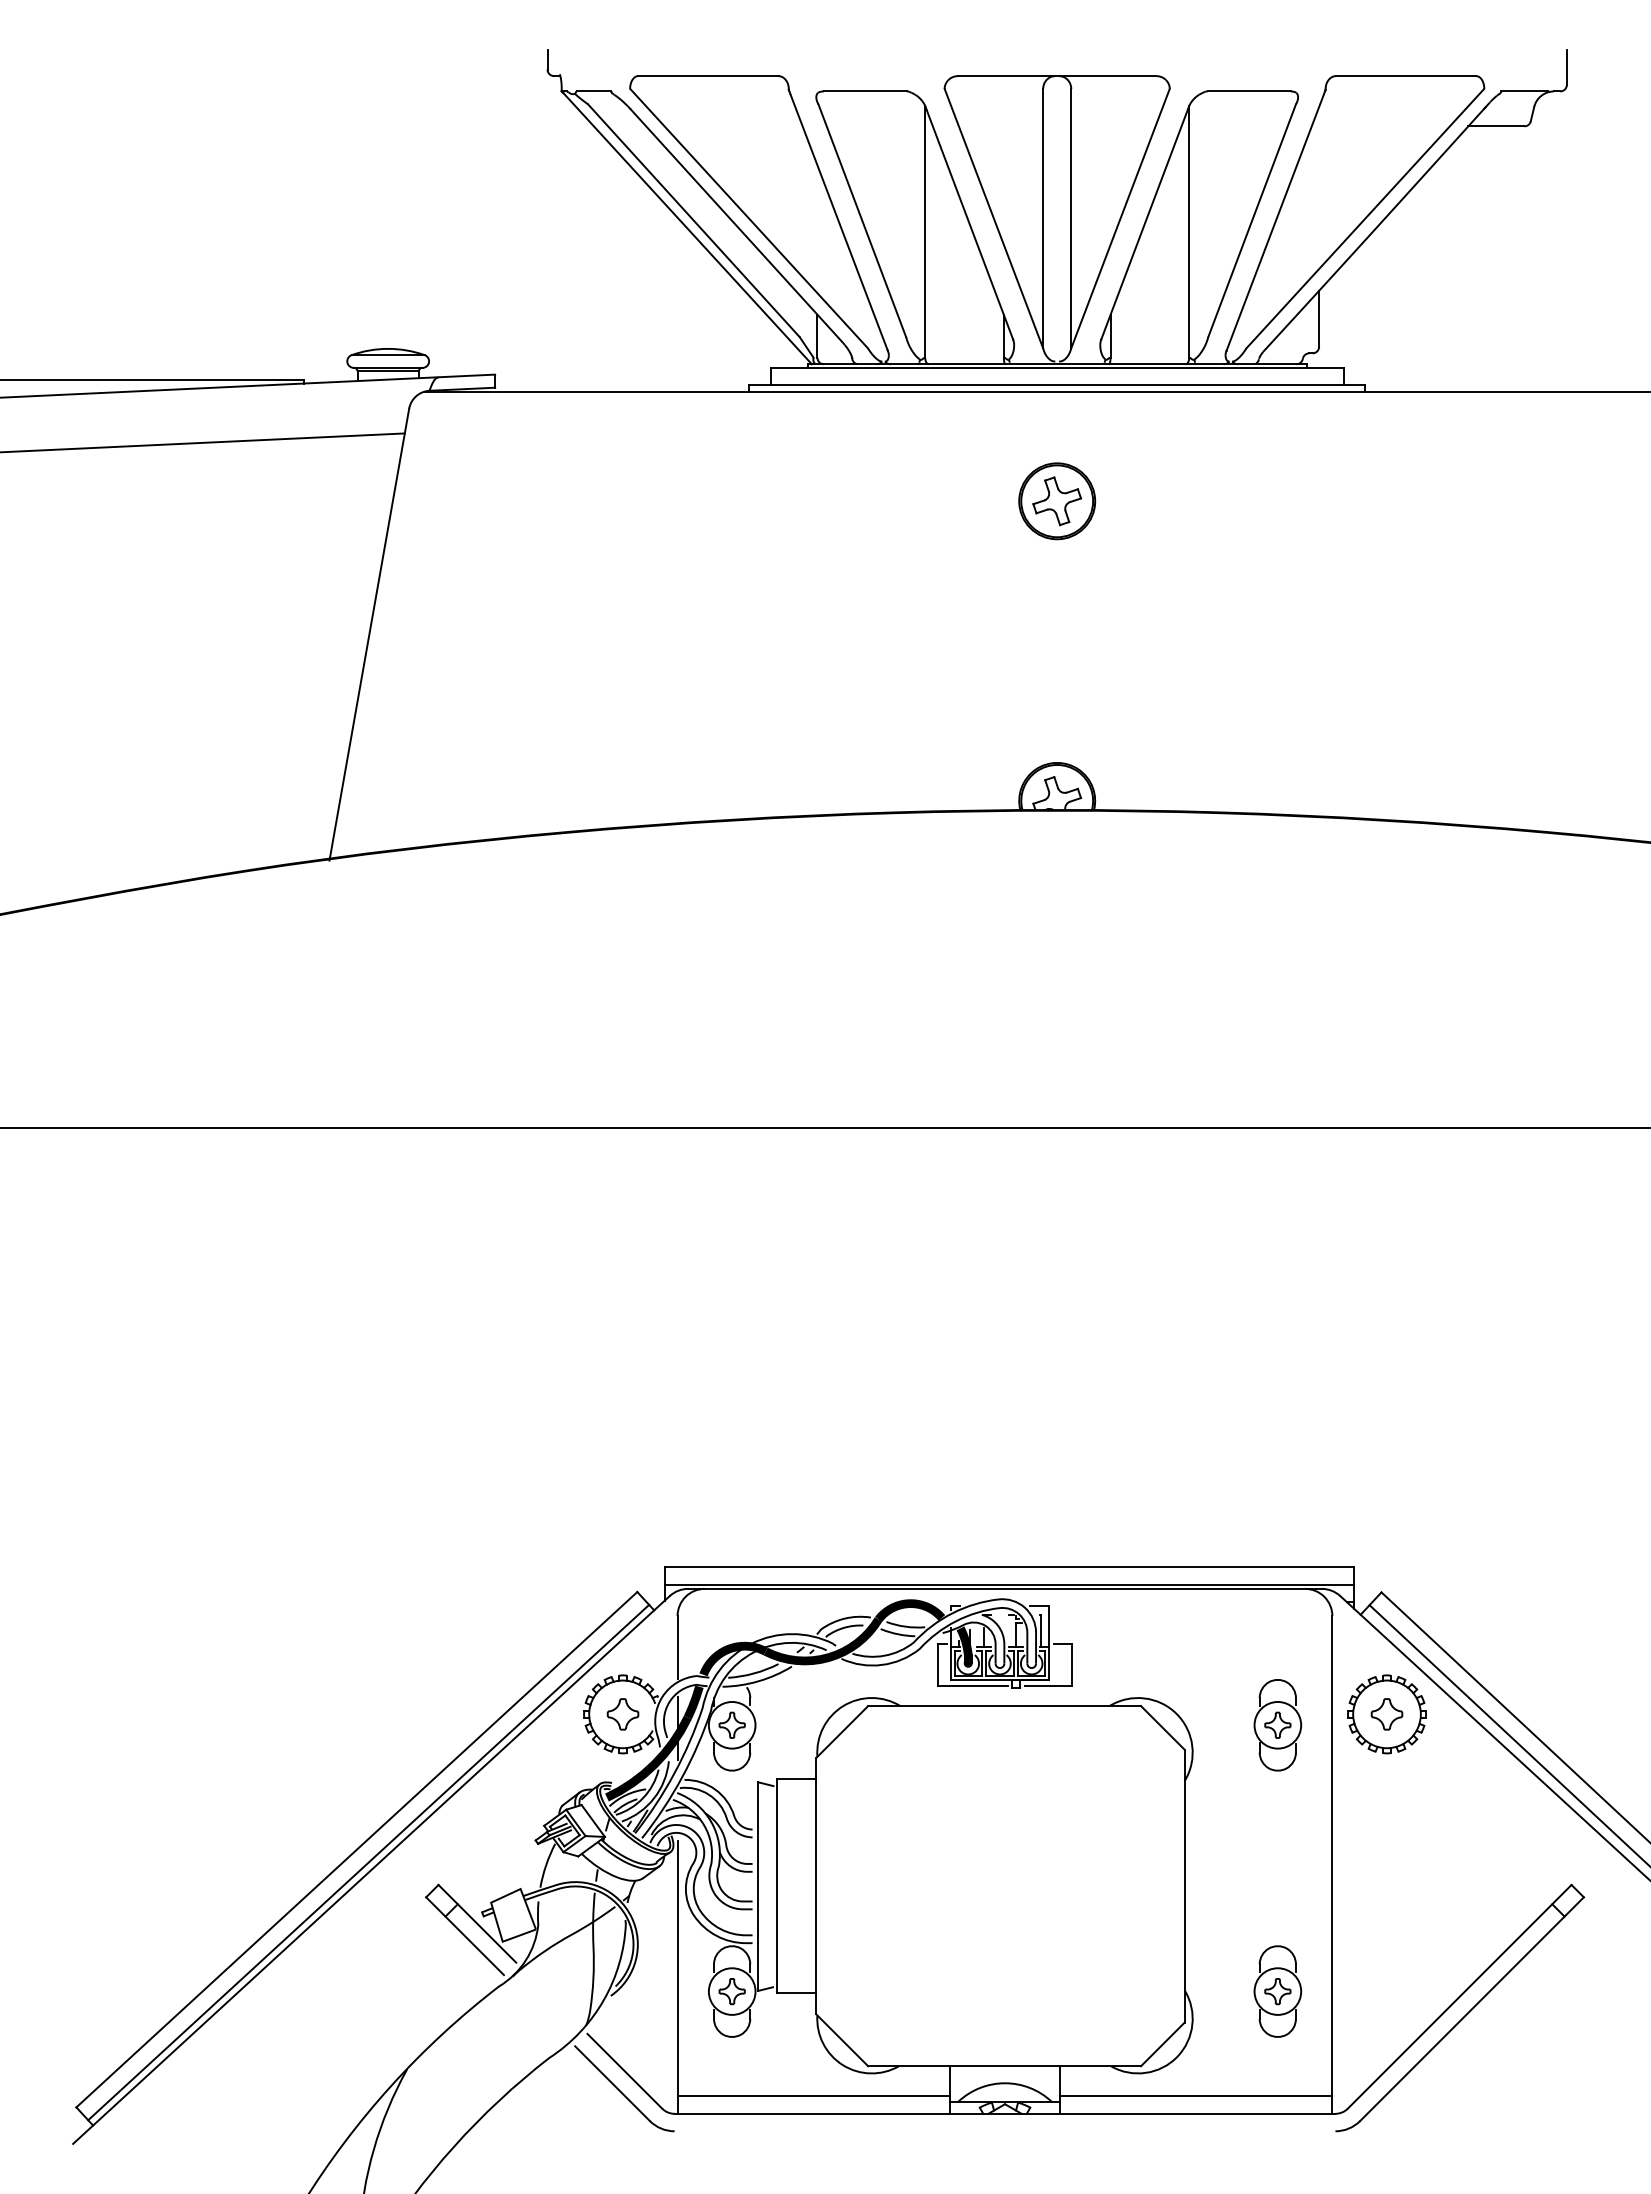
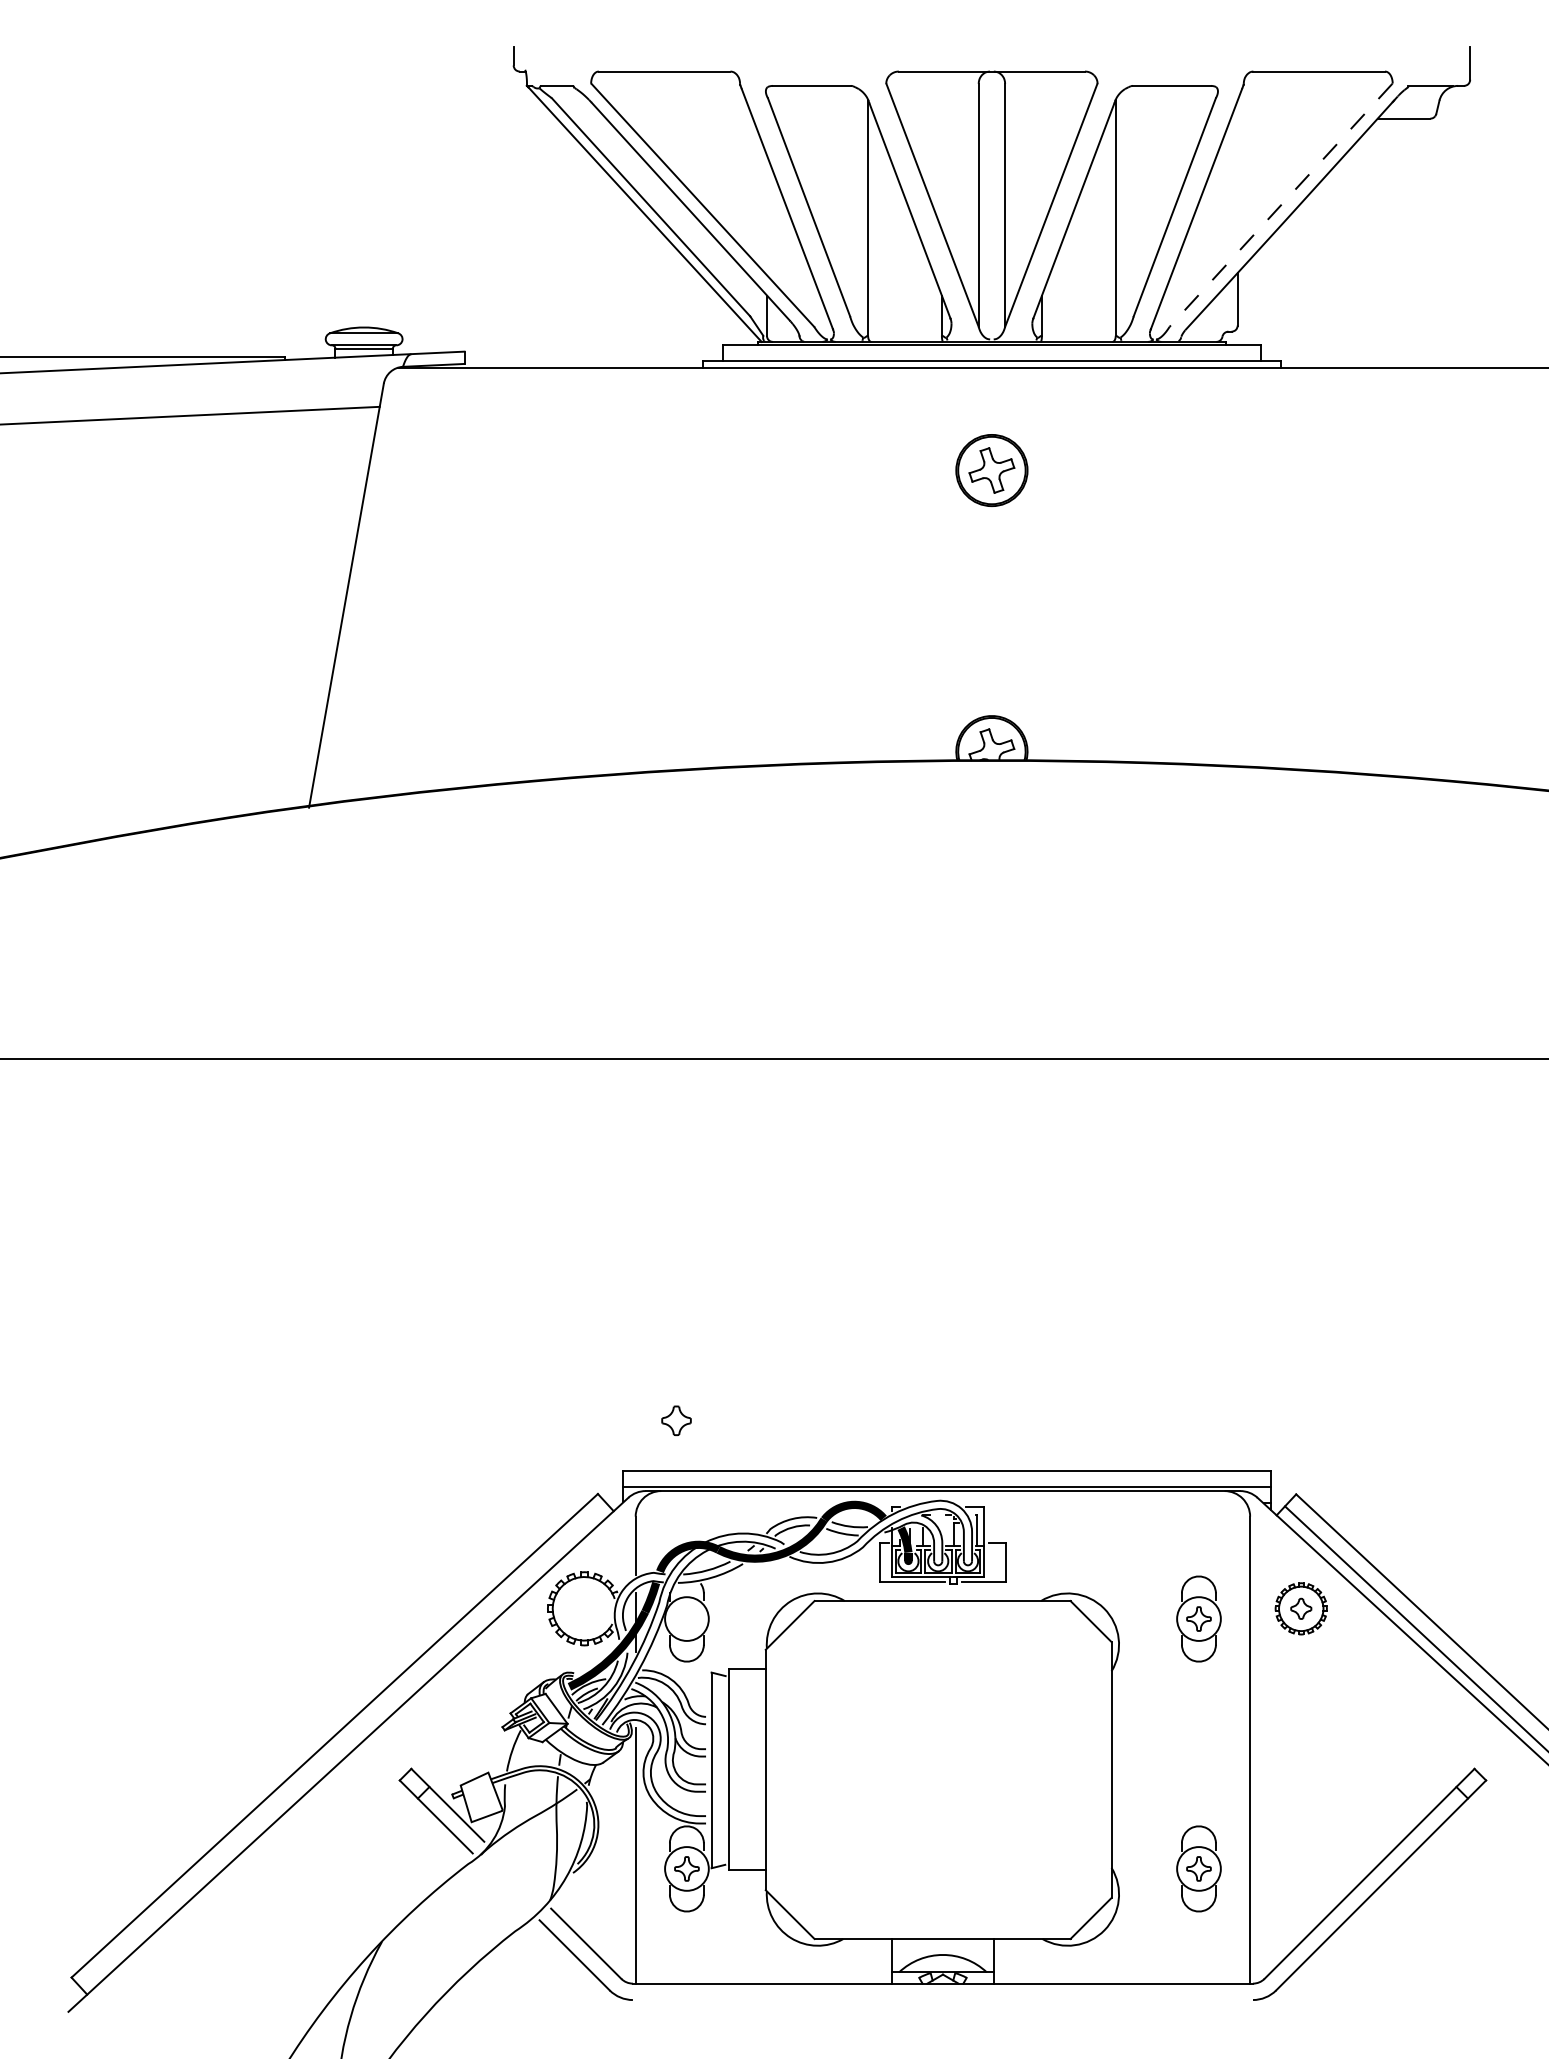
line: (1364, 218) -> (1280, 205), solid -> dashed
part: (623, 1714) -> (676, 1420), moved
part: (1386, 1714) -> (1300, 1608), size x0.7
part: (731, 1724) -> (686, 1618), removed
line: (368, 1862) -> (345, 1747), removed
line: (813, 2096) -> (763, 1967), removed
line: (1196, 2096) -> (1122, 1967), removed

